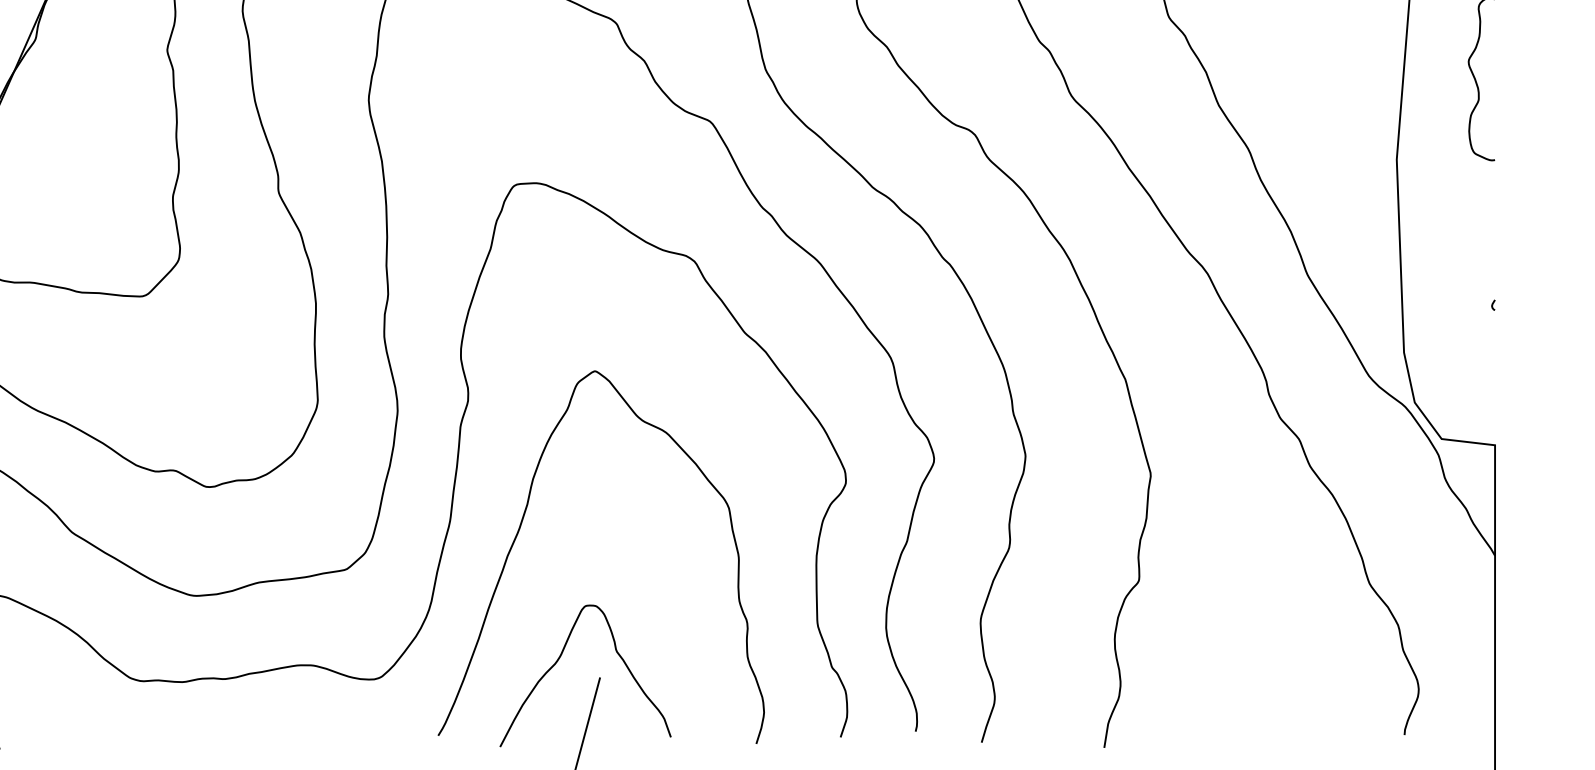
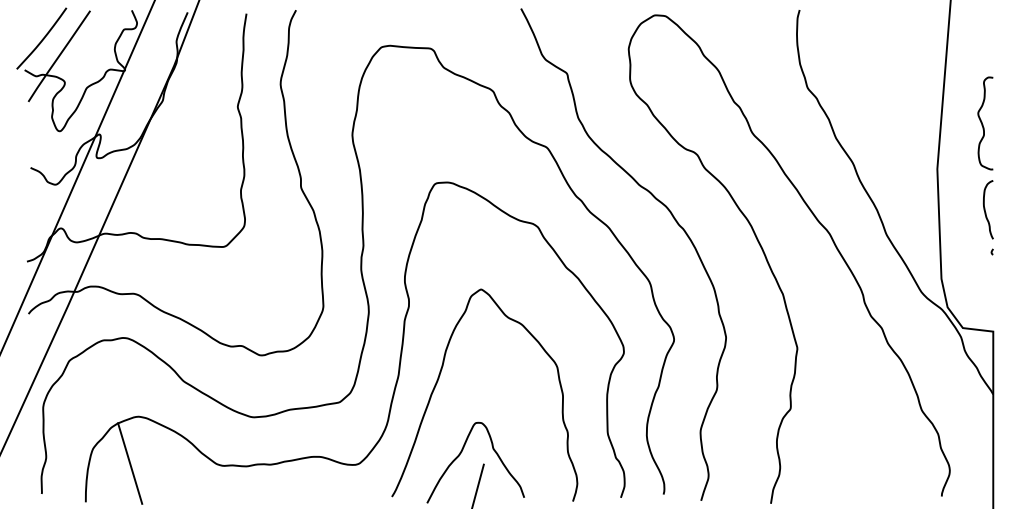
curve: (1481, 230) -> (985, 209), added

